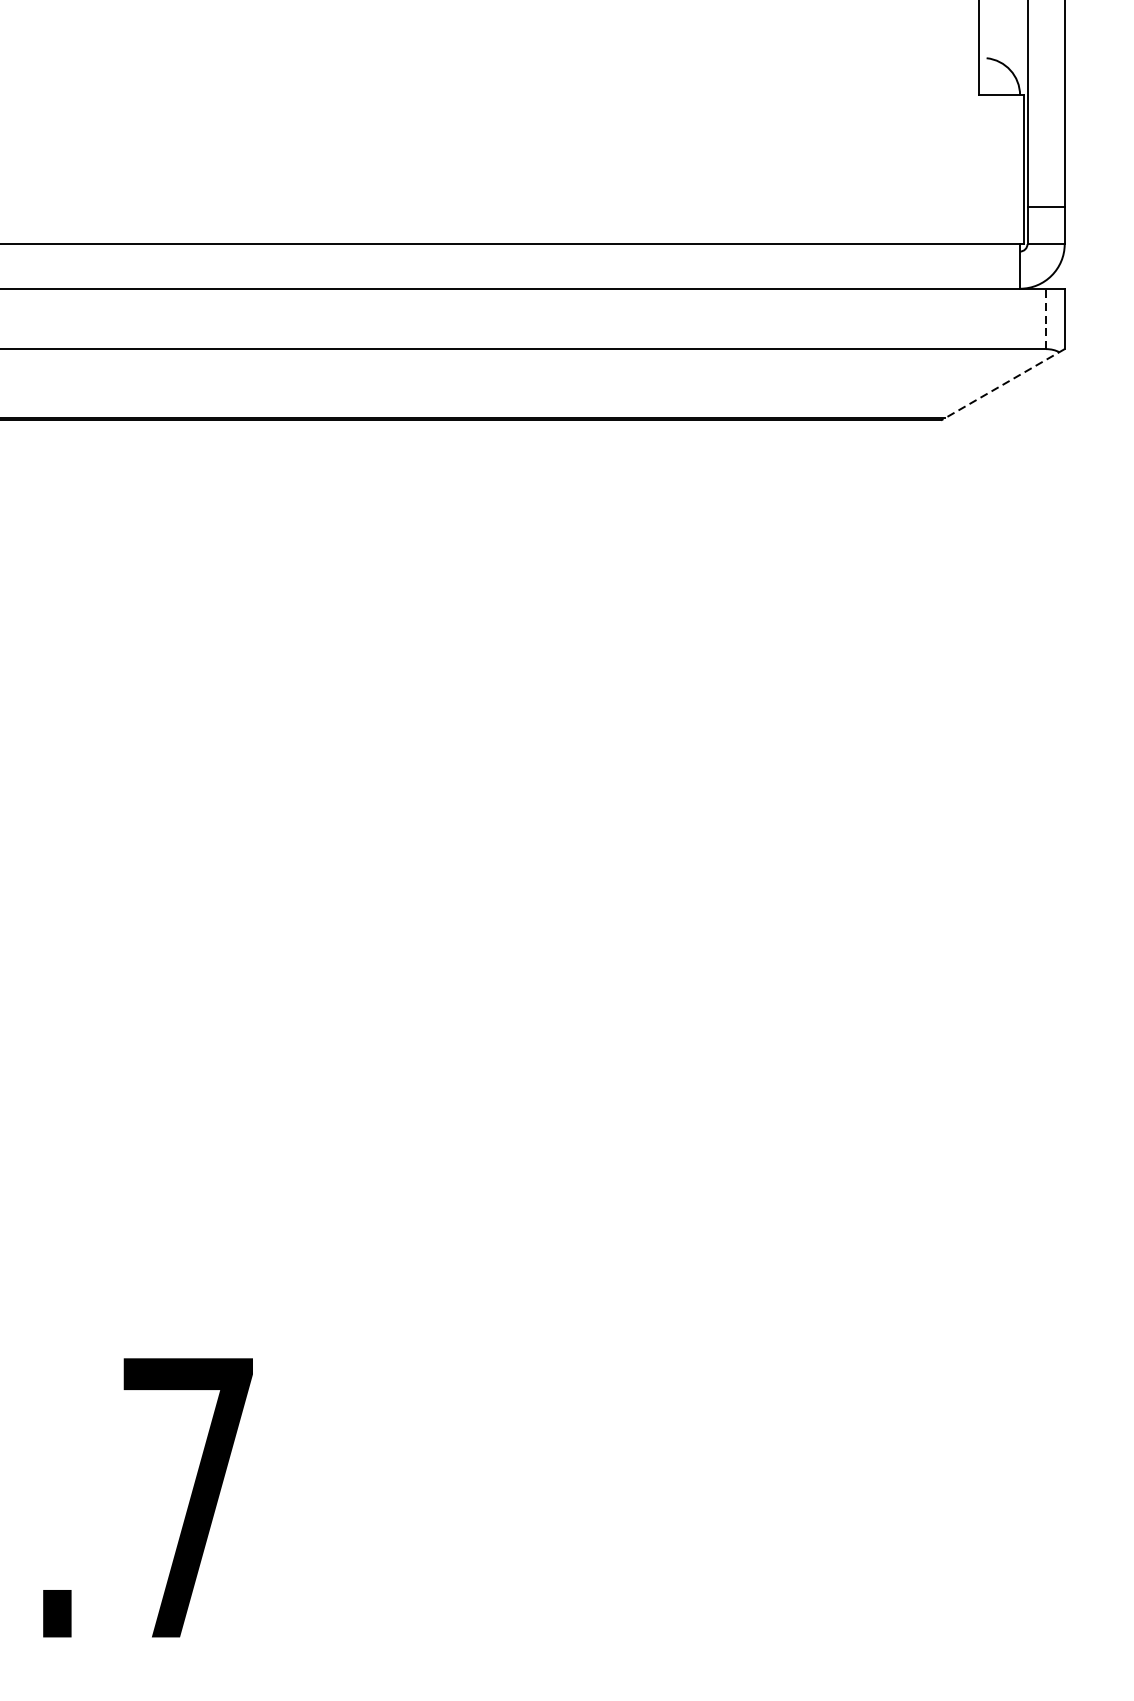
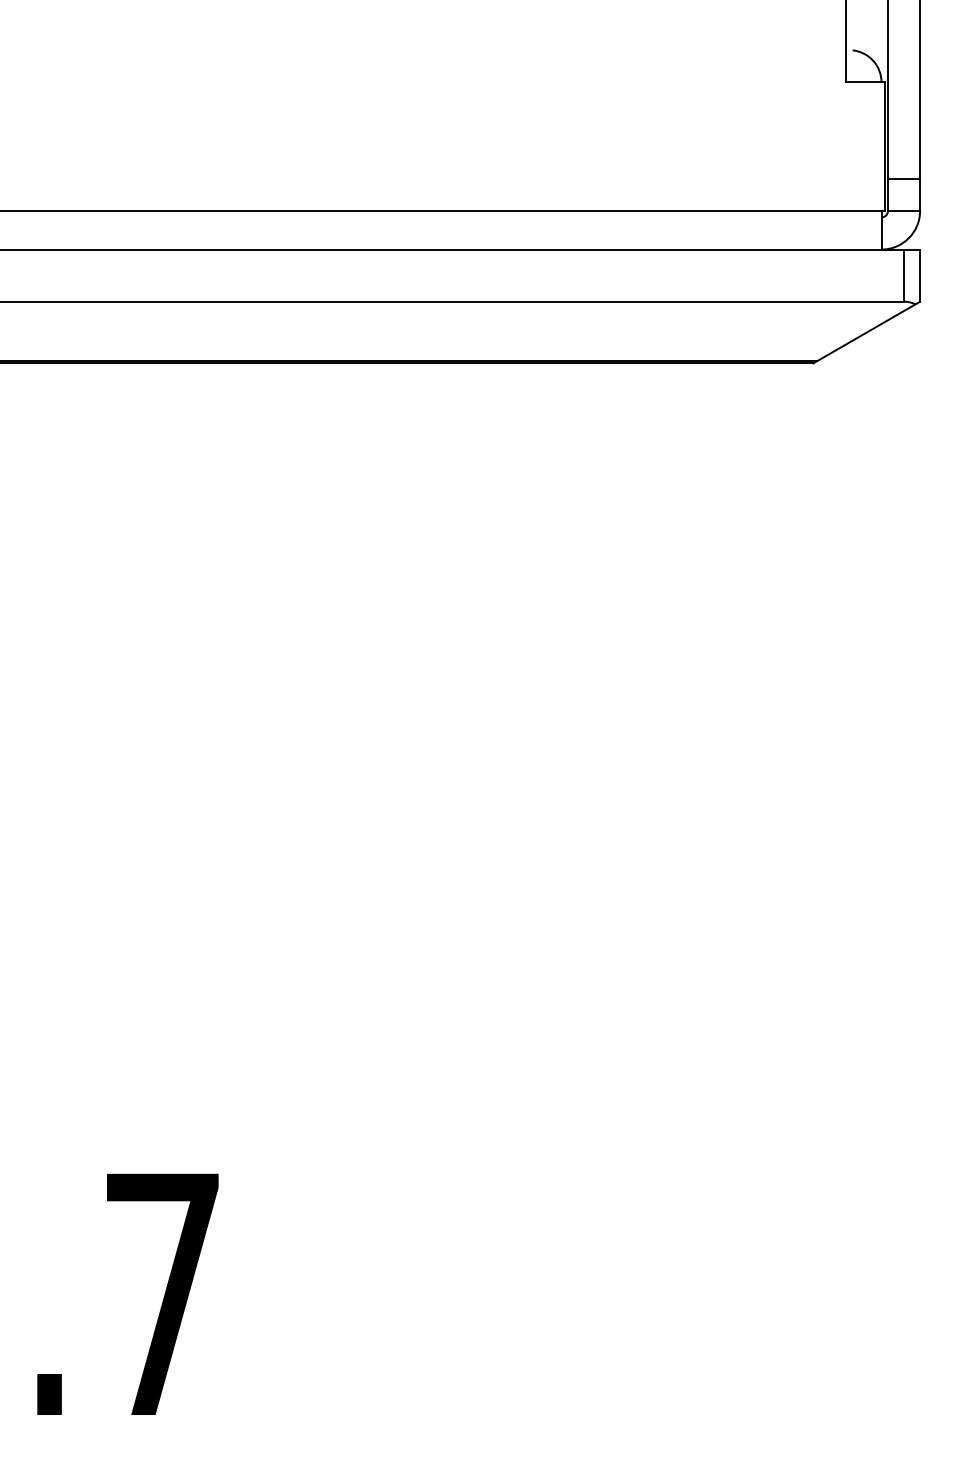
line: (1046, 318) -> (904, 275), dashed -> solid
line: (1002, 384) -> (866, 332), dashed -> solid

